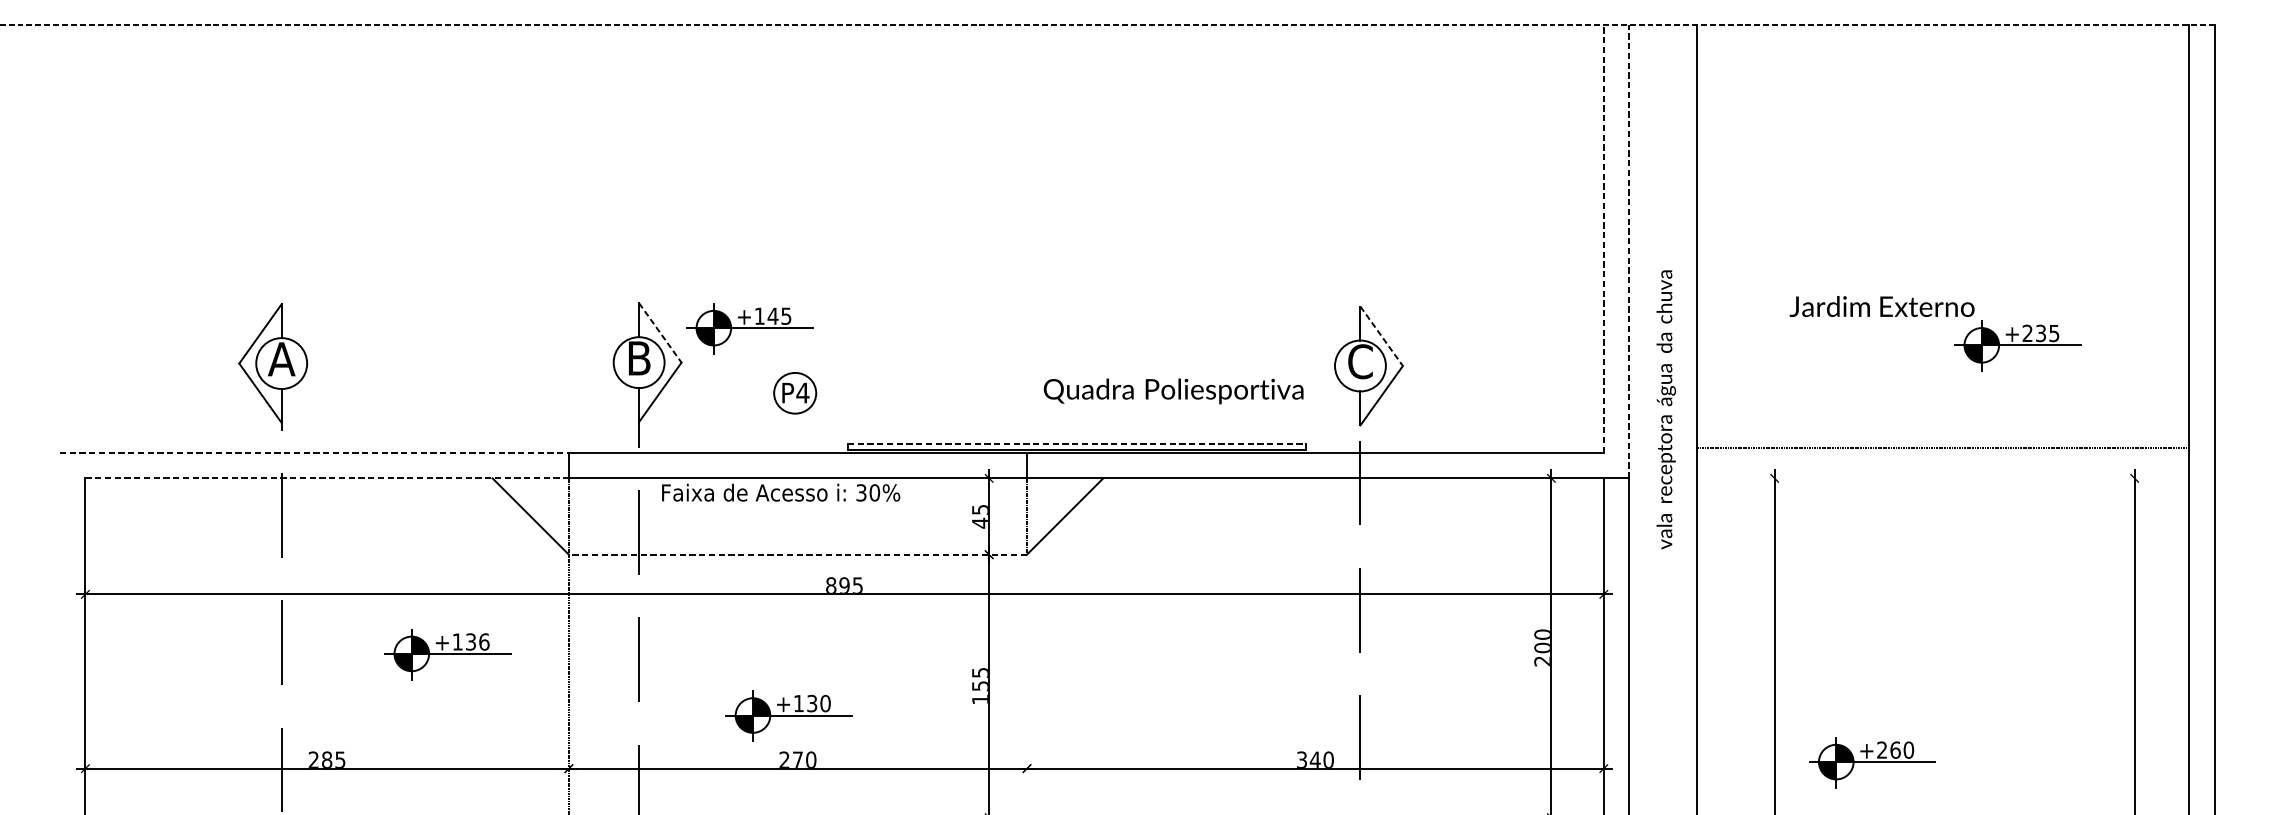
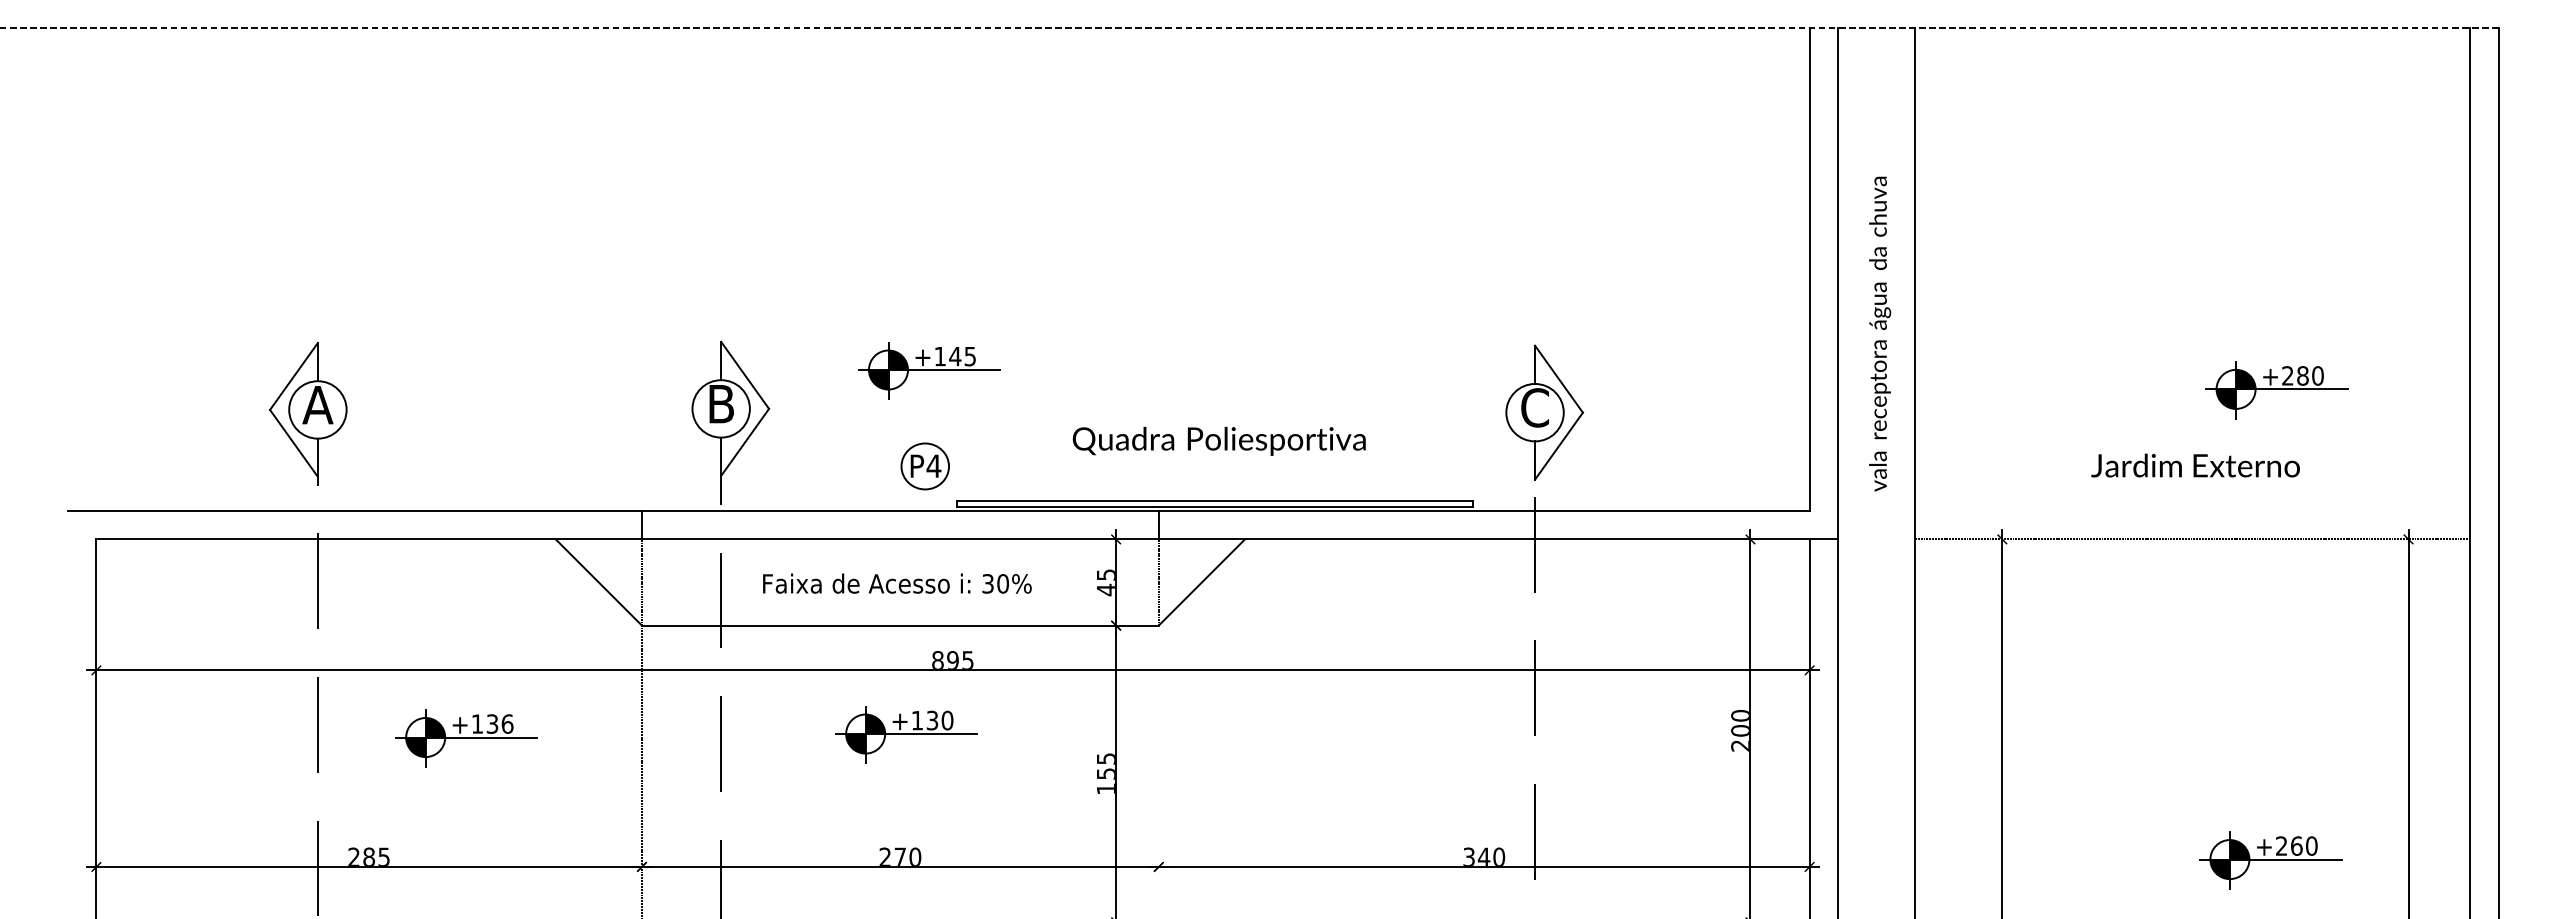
line: (1603, 238) -> (1809, 268), dashed -> solid
line: (1629, 251) -> (1838, 283), dashed -> solid
text: (1882, 306) -> (2195, 465), moved
part: (750, 328) -> (929, 370), moved
line: (660, 333) -> (745, 375), dashed -> solid
text: (2047, 333) -> (2310, 375), +235 -> +280
line: (1382, 336) -> (1559, 379), dashed -> solid
text: (1172, 390) -> (1218, 440), moved
part: (794, 393) -> (924, 466), moved
text: (1666, 409) -> (1880, 333), moved
line: (1077, 444) -> (1215, 501), dashed -> solid
line: (1943, 448) -> (2192, 539), moved
line: (315, 452) -> (355, 510), dashed -> solid
line: (327, 478) -> (369, 539), dashed -> solid
text: (781, 492) -> (897, 583), moved
line: (797, 554) -> (899, 625), dashed -> solid
part: (447, 654) -> (466, 738), moved
part: (789, 715) -> (906, 734), moved
part: (1872, 762) -> (2270, 860), moved

